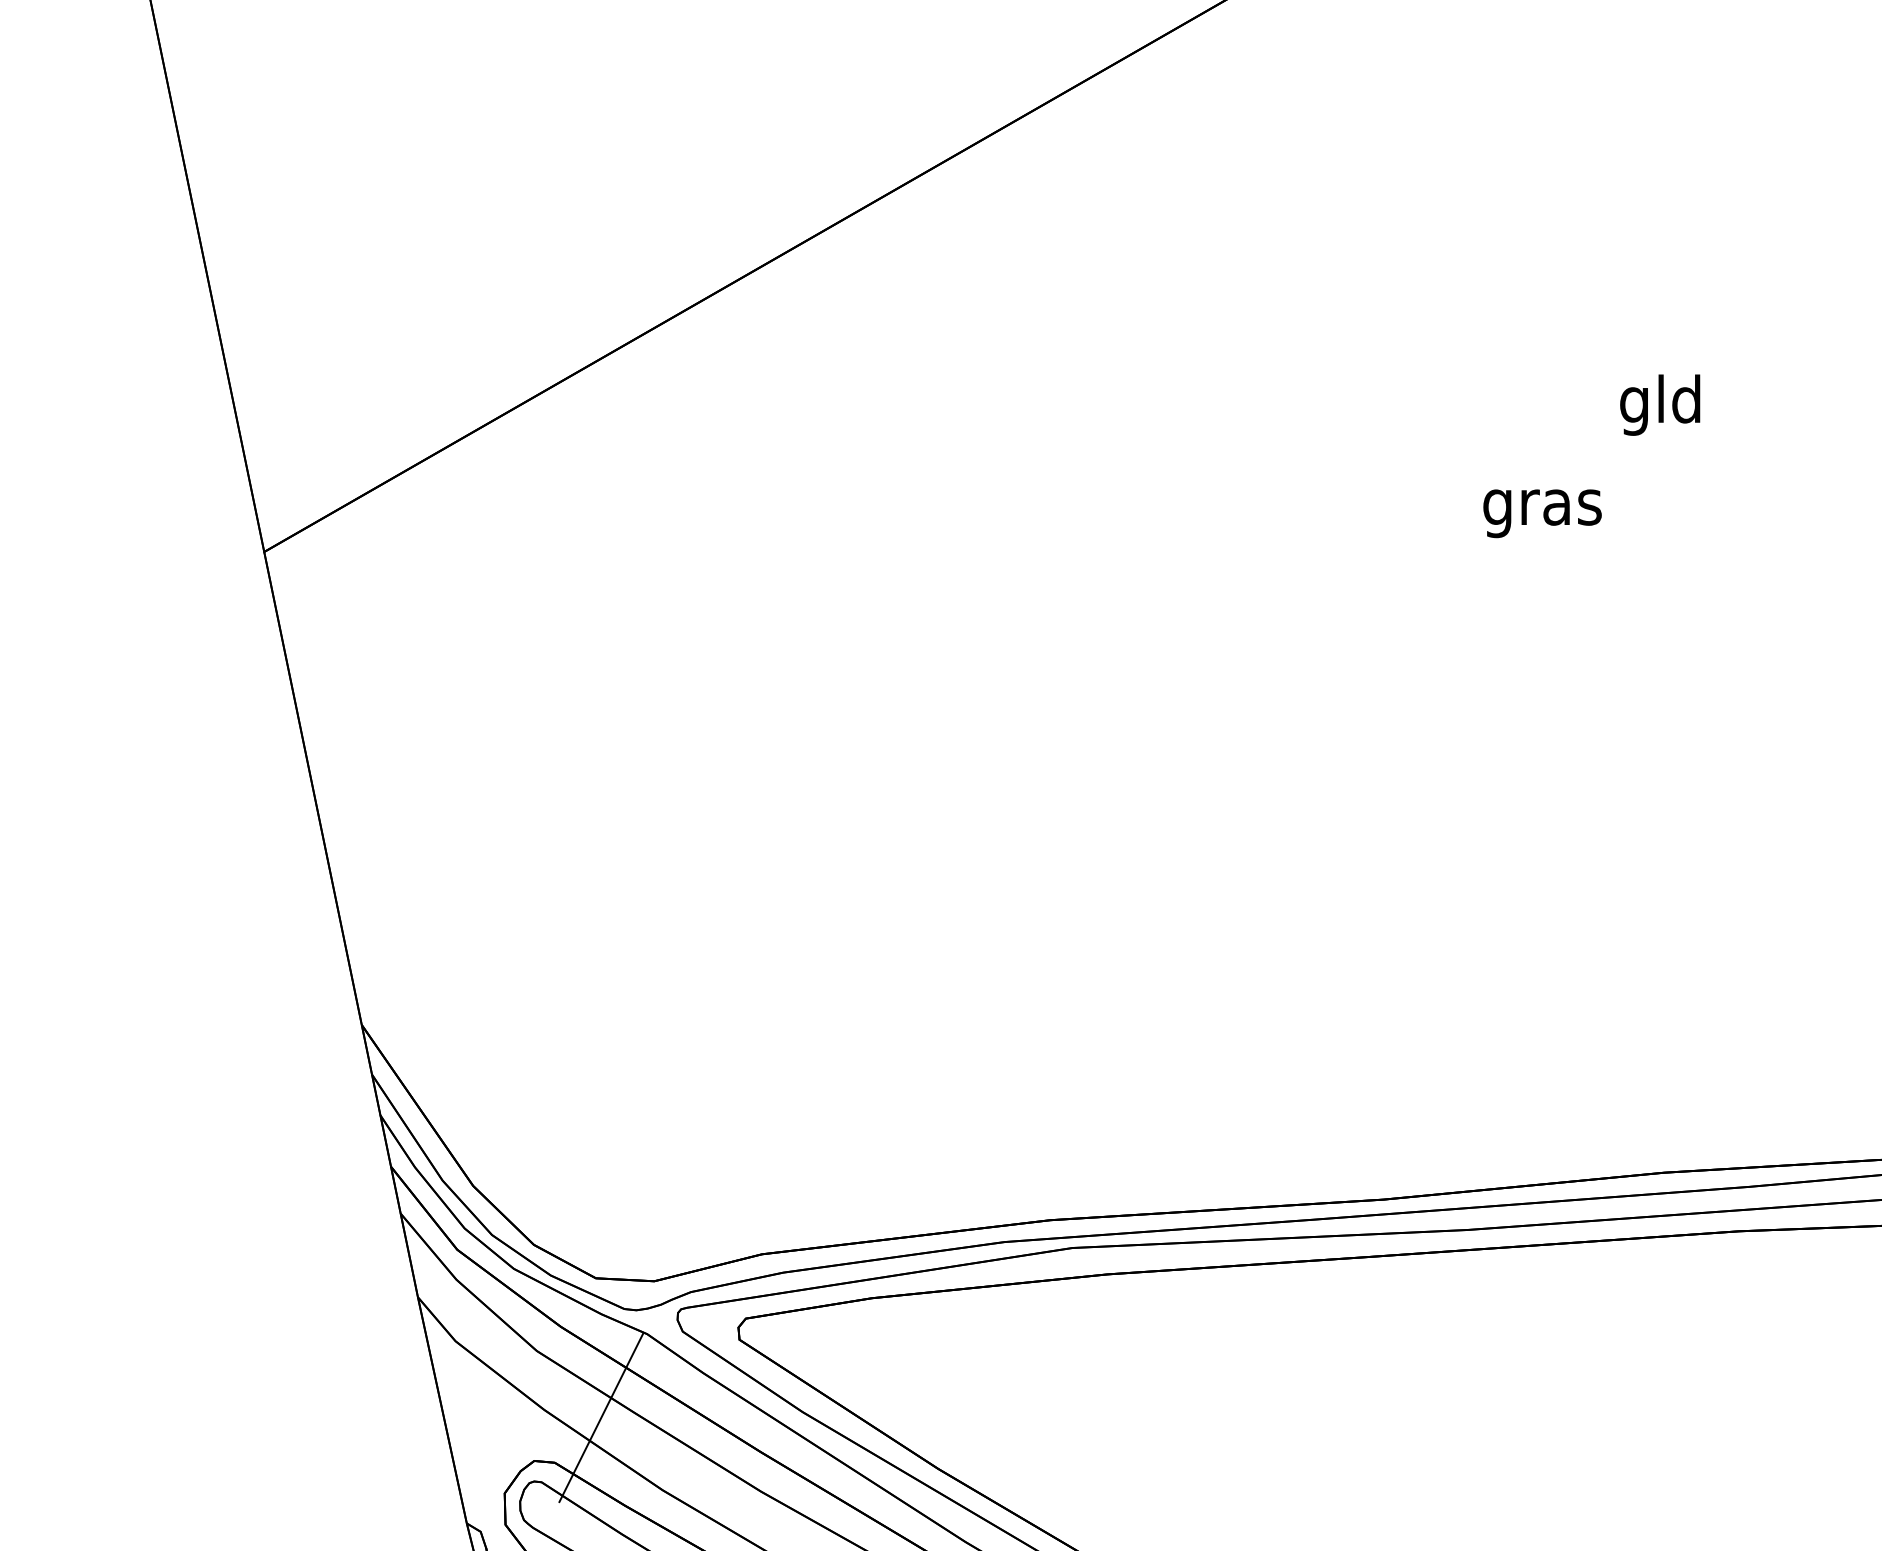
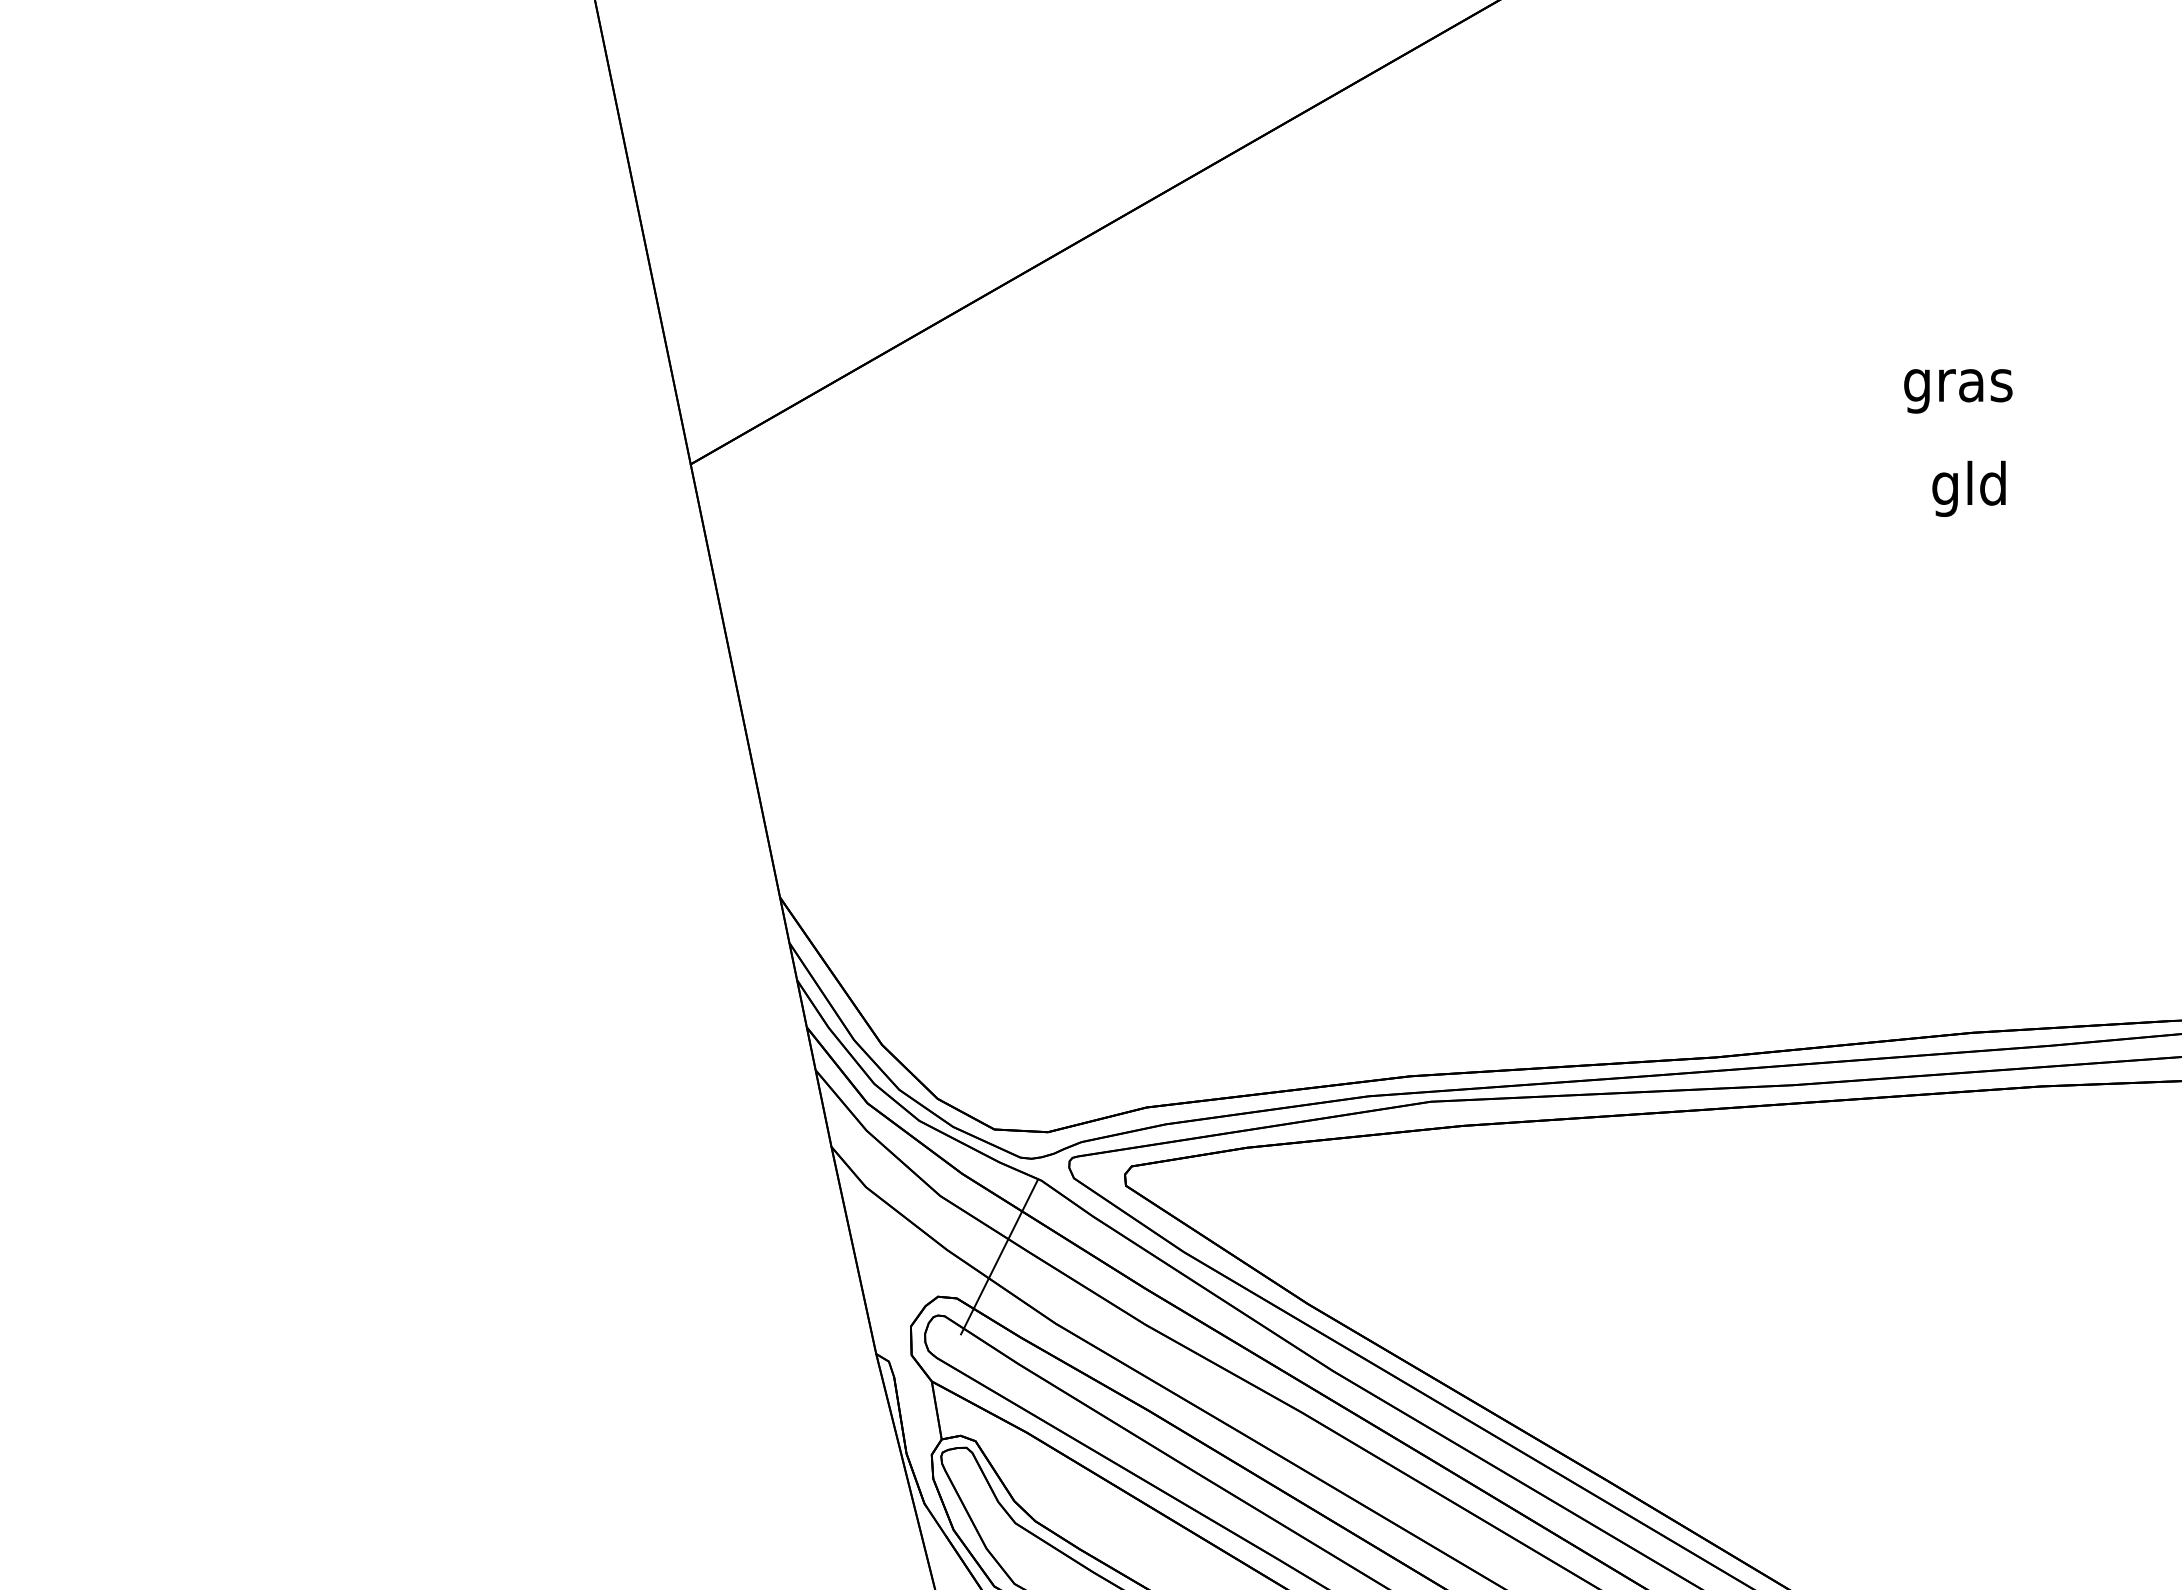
text: (1659, 404) -> (1968, 488), moved
text: (1542, 513) -> (1958, 391), moved

